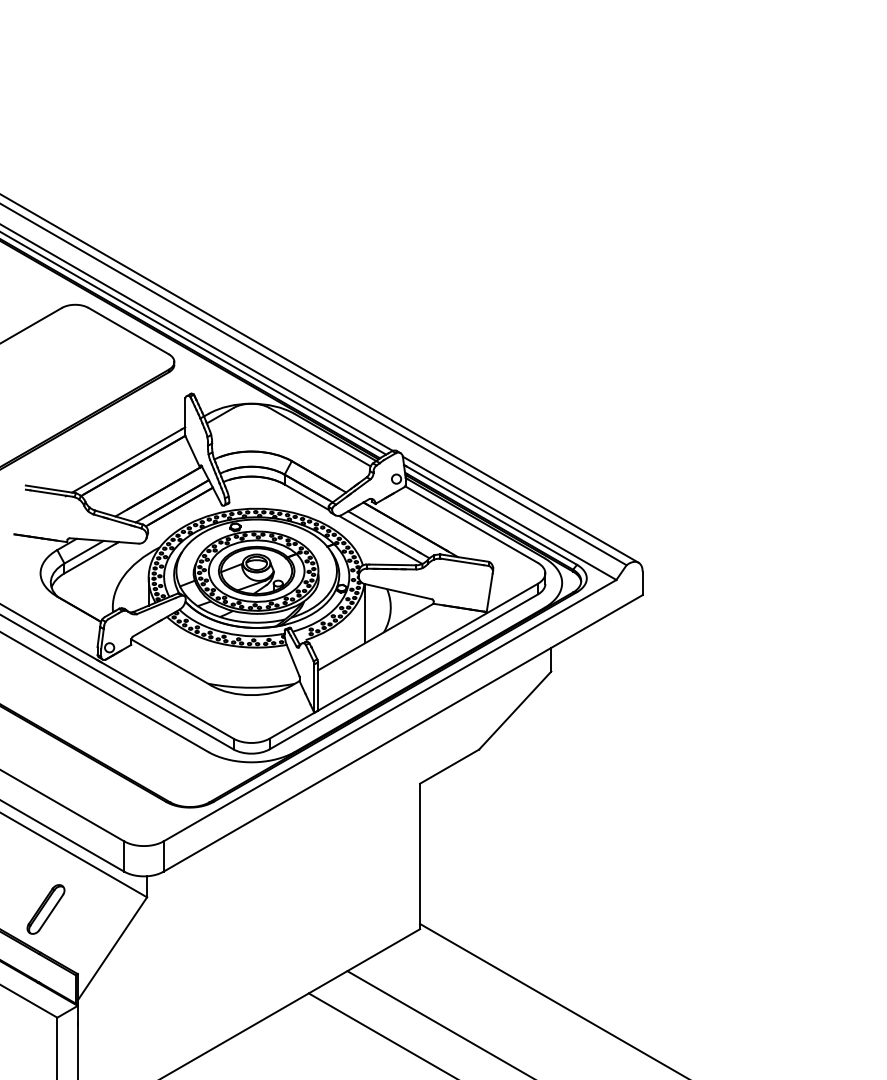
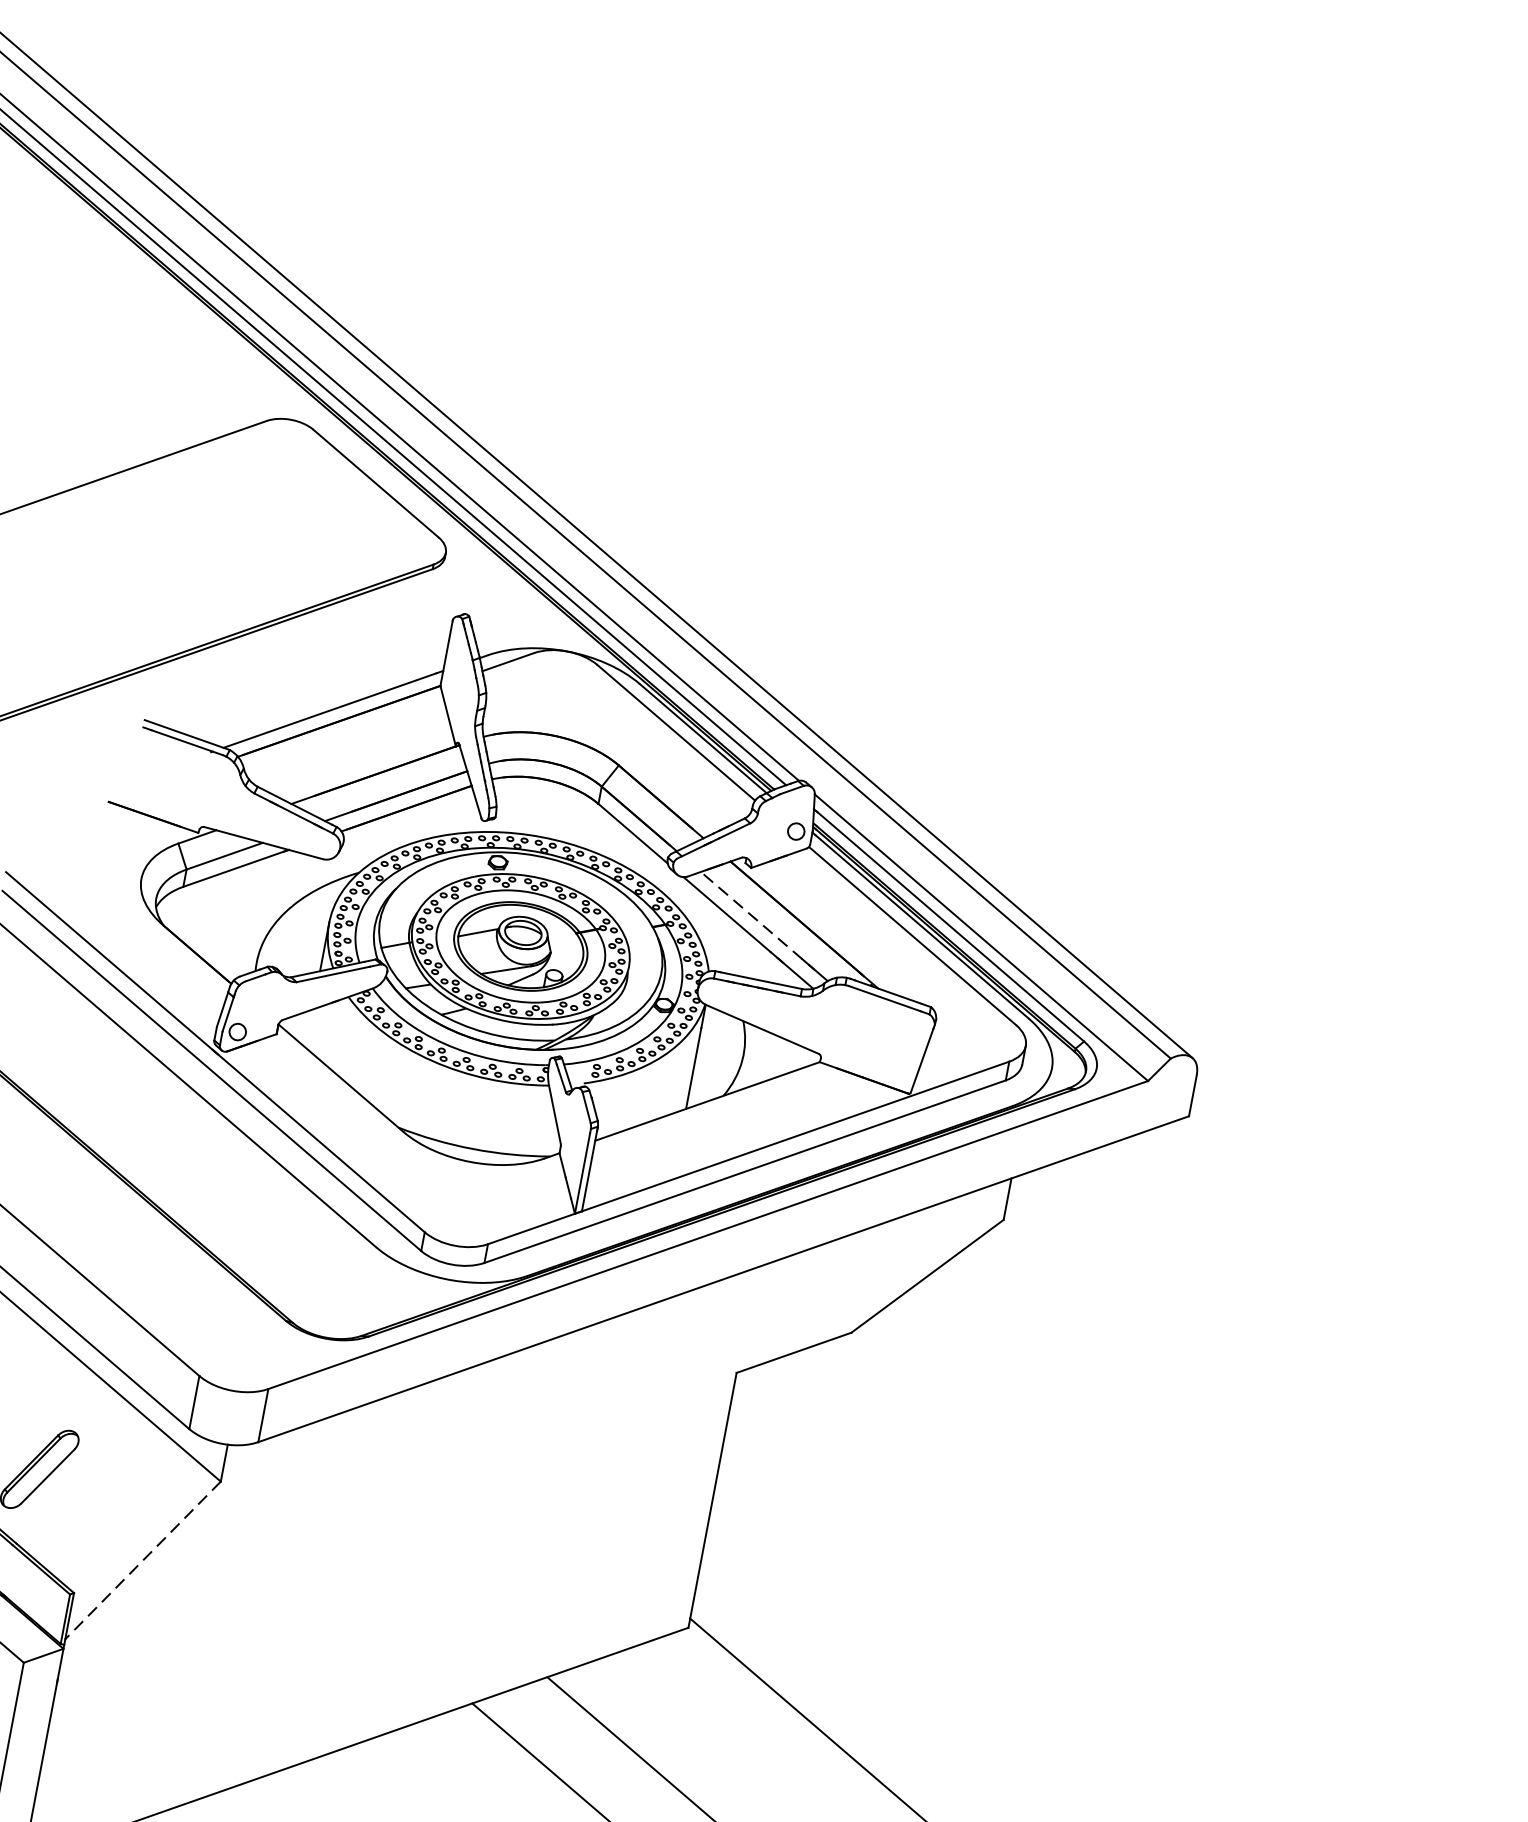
line: (380, 530) -> (751, 916), solid -> dashed
line: (112, 949) -> (142, 1561), solid -> dashed

